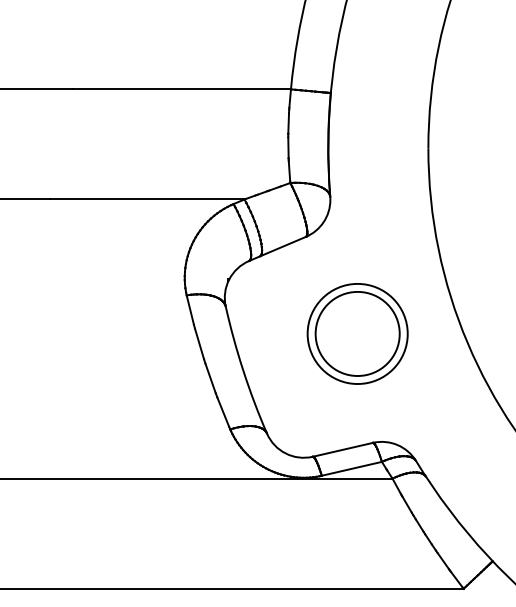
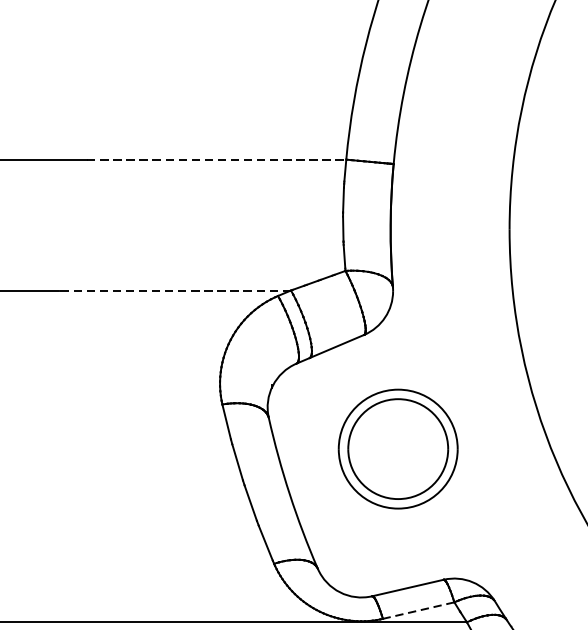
line: (182, 89) -> (217, 159), solid -> dashed
line: (146, 199) -> (174, 290), solid -> dashed
part: (357, 333) -> (398, 448), moved
line: (351, 468) -> (418, 610), solid -> dashed

